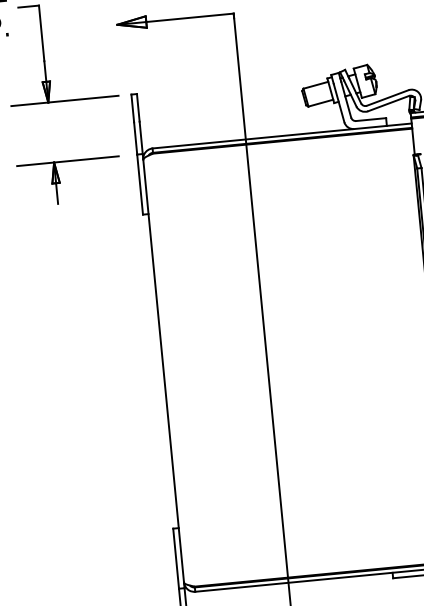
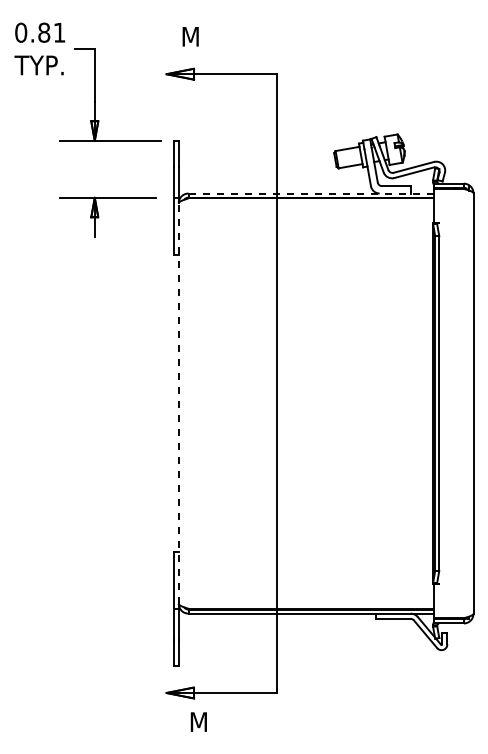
line: (282, 135) -> (311, 193), solid -> dashed
line: (163, 371) -> (178, 403), solid -> dashed

